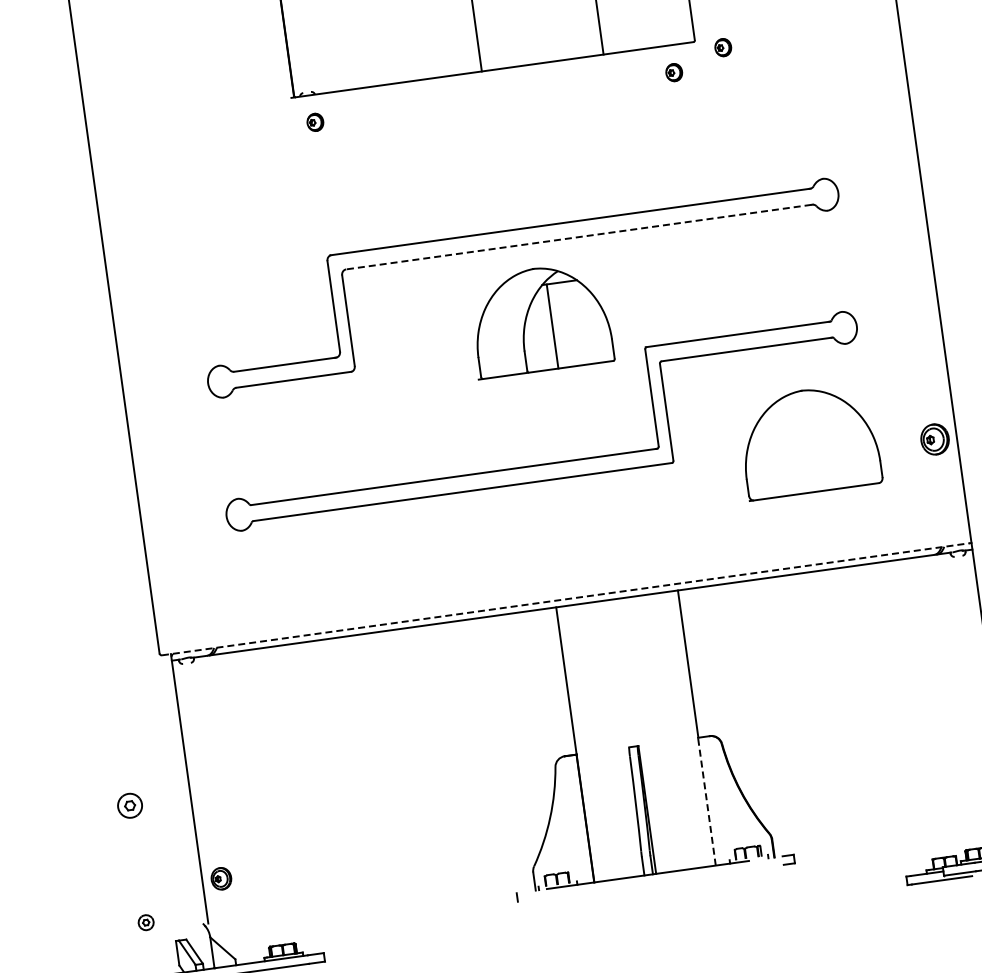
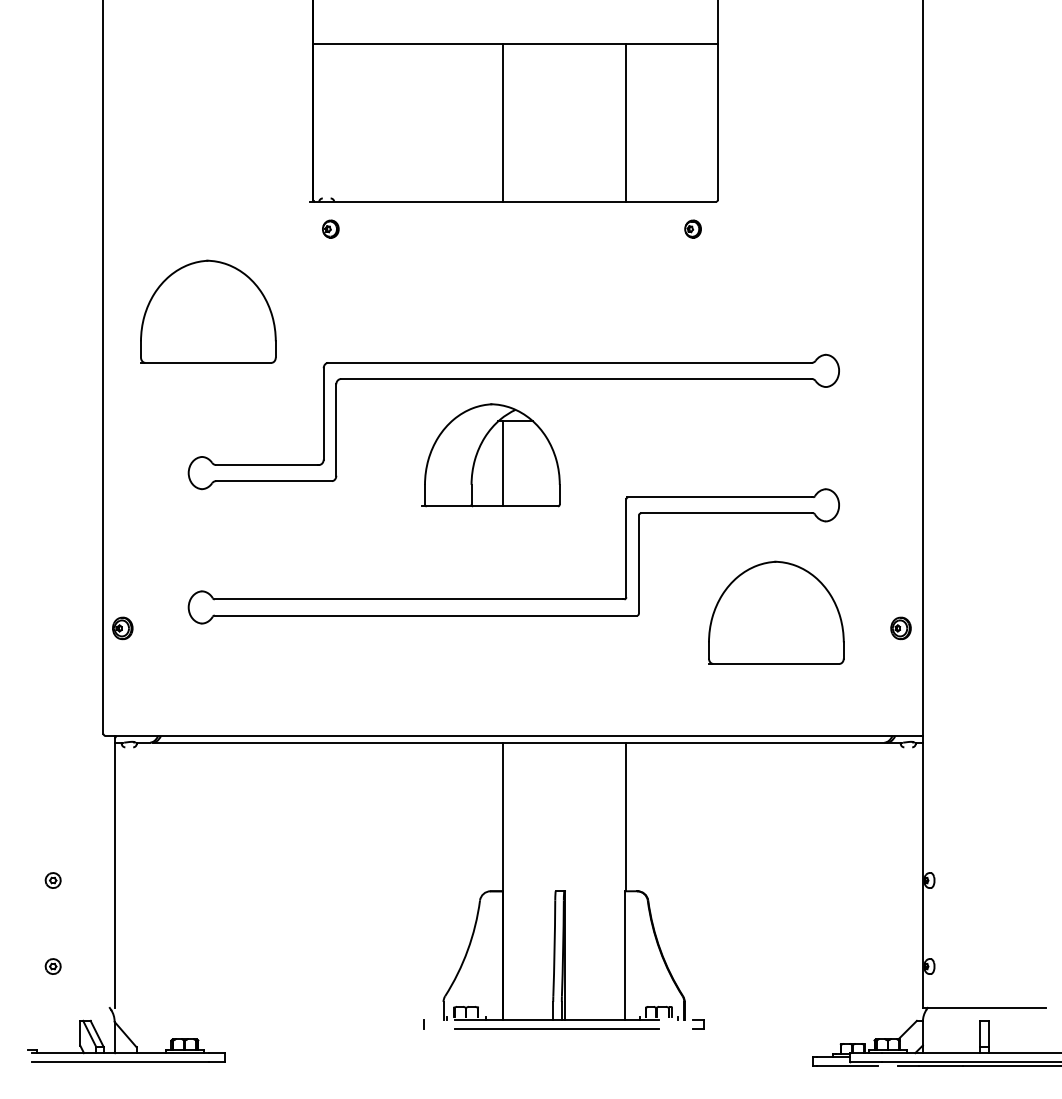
part: (722, 47) -> (744, 210), removed
part: (205, 220) -> (208, 311), added
line: (579, 237) -> (576, 379), dashed -> solid
part: (539, 319) -> (490, 455), moved
part: (934, 439) -> (900, 628), size x0.71
line: (565, 598) -> (513, 735), dashed -> solid
line: (707, 801) -> (625, 955), dashed -> solid
part: (129, 805) -> (52, 880), size x0.62
part: (221, 878) -> (122, 628), moved
line: (648, 883) -> (556, 1028), added
part: (145, 922) -> (52, 966), moved

